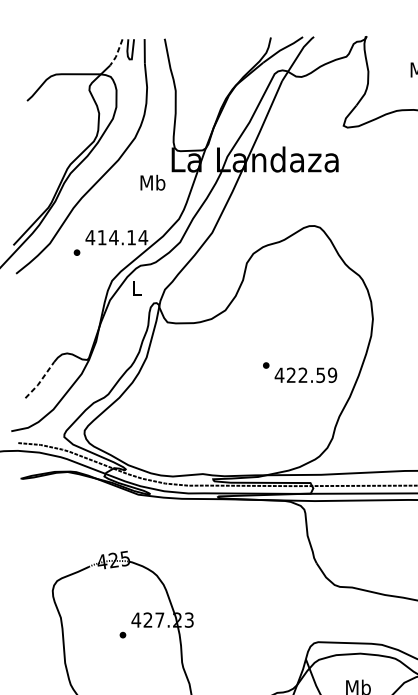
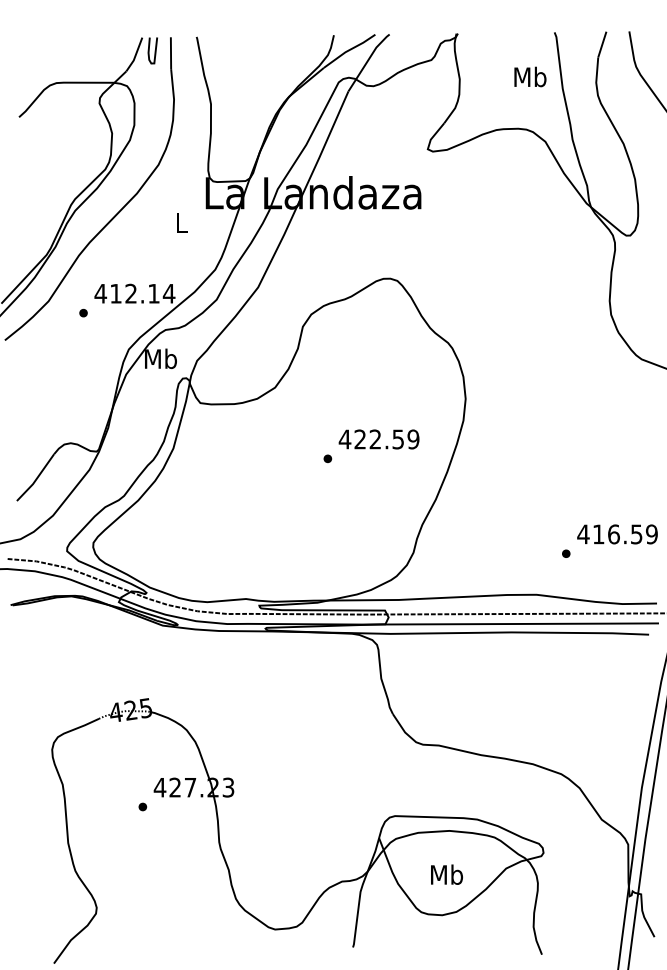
line: (117, 53) -> (135, 55), dashed -> solid
text: (152, 182) -> (181, 222), Mb -> L
text: (113, 237) -> (130, 293), 414.14 -> 412.14
text: (136, 287) -> (160, 358), L -> Mb
text: (305, 375) -> (378, 439), moved
line: (40, 381) -> (36, 479), dashed -> solid

